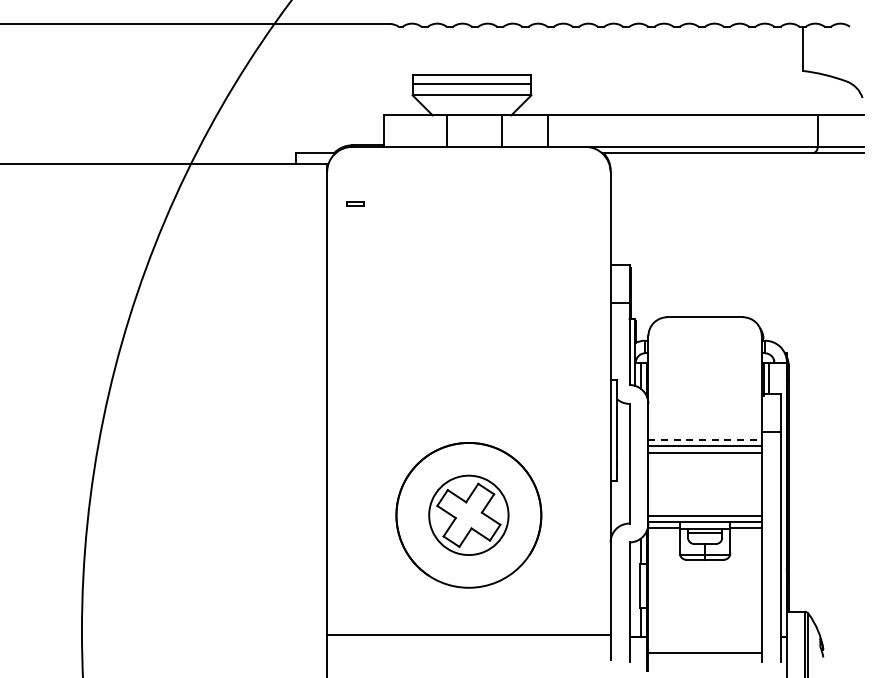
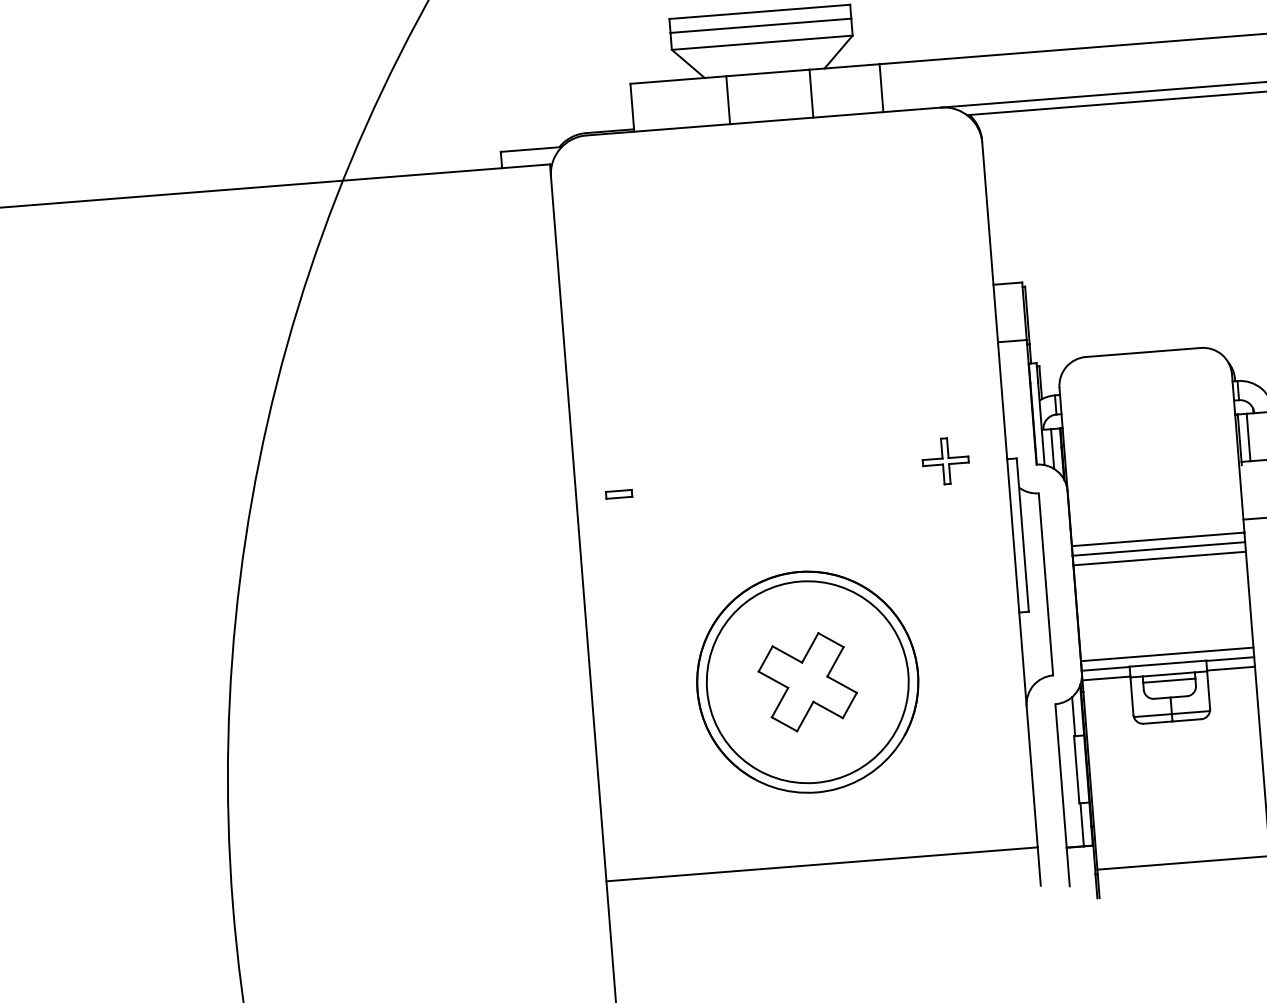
part: (355, 203) -> (619, 493), moved
part: (569, 377) -> (944, 460), added
line: (705, 440) -> (1158, 539), dashed -> solid
circle: (468, 515) -> (807, 682), size x1.67

